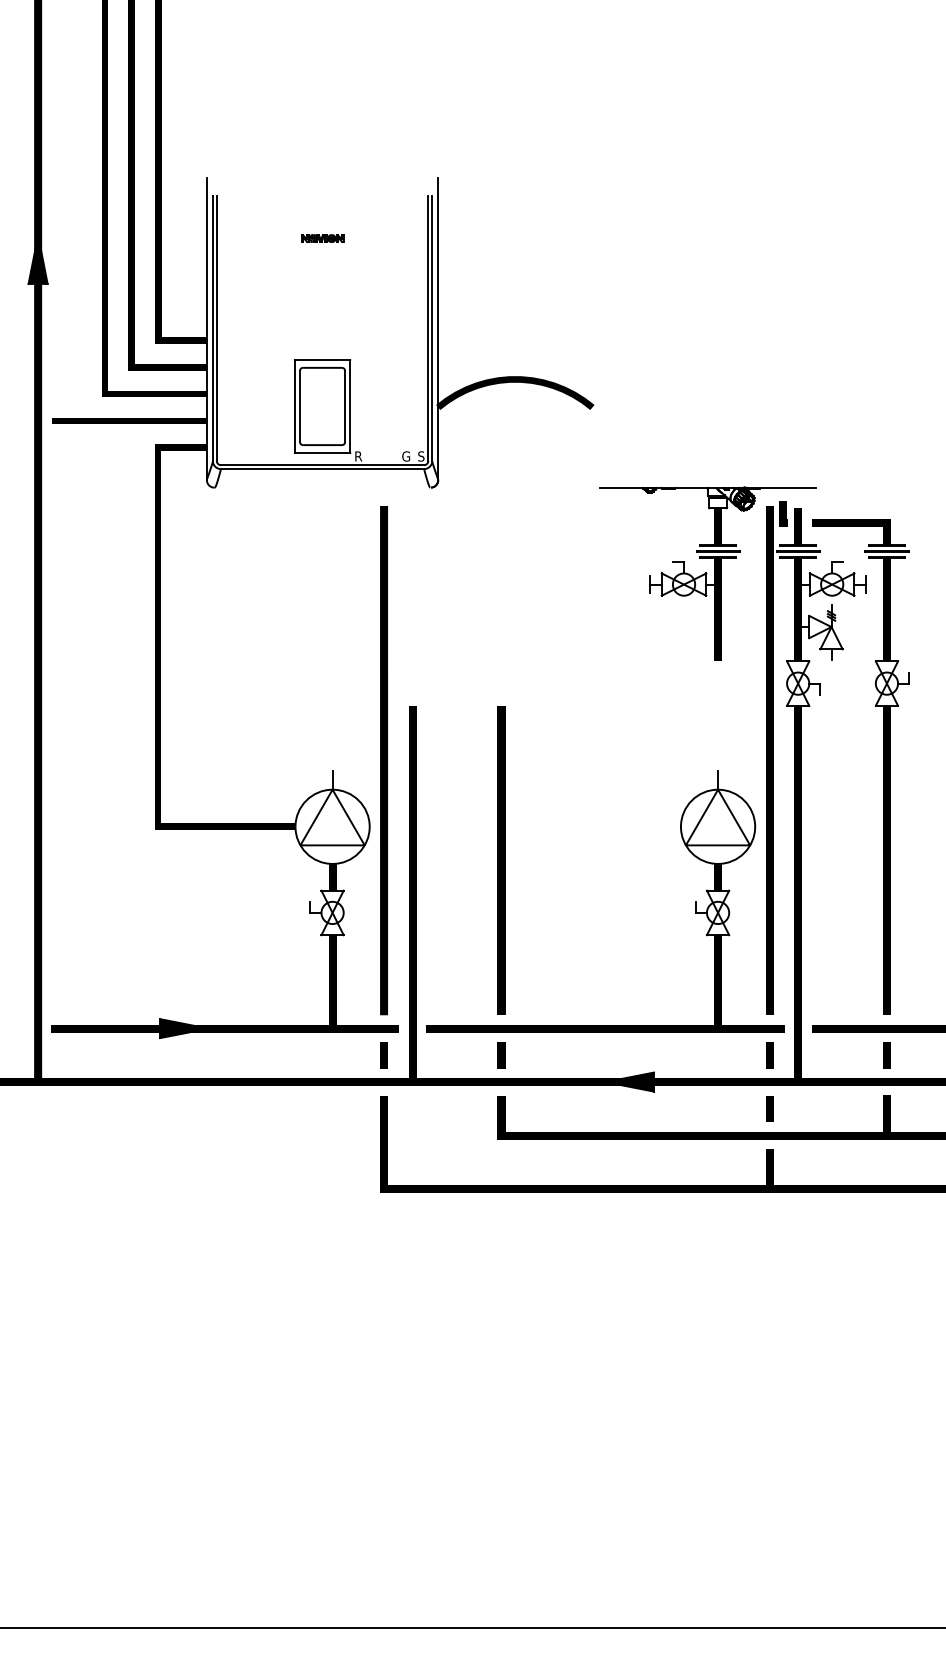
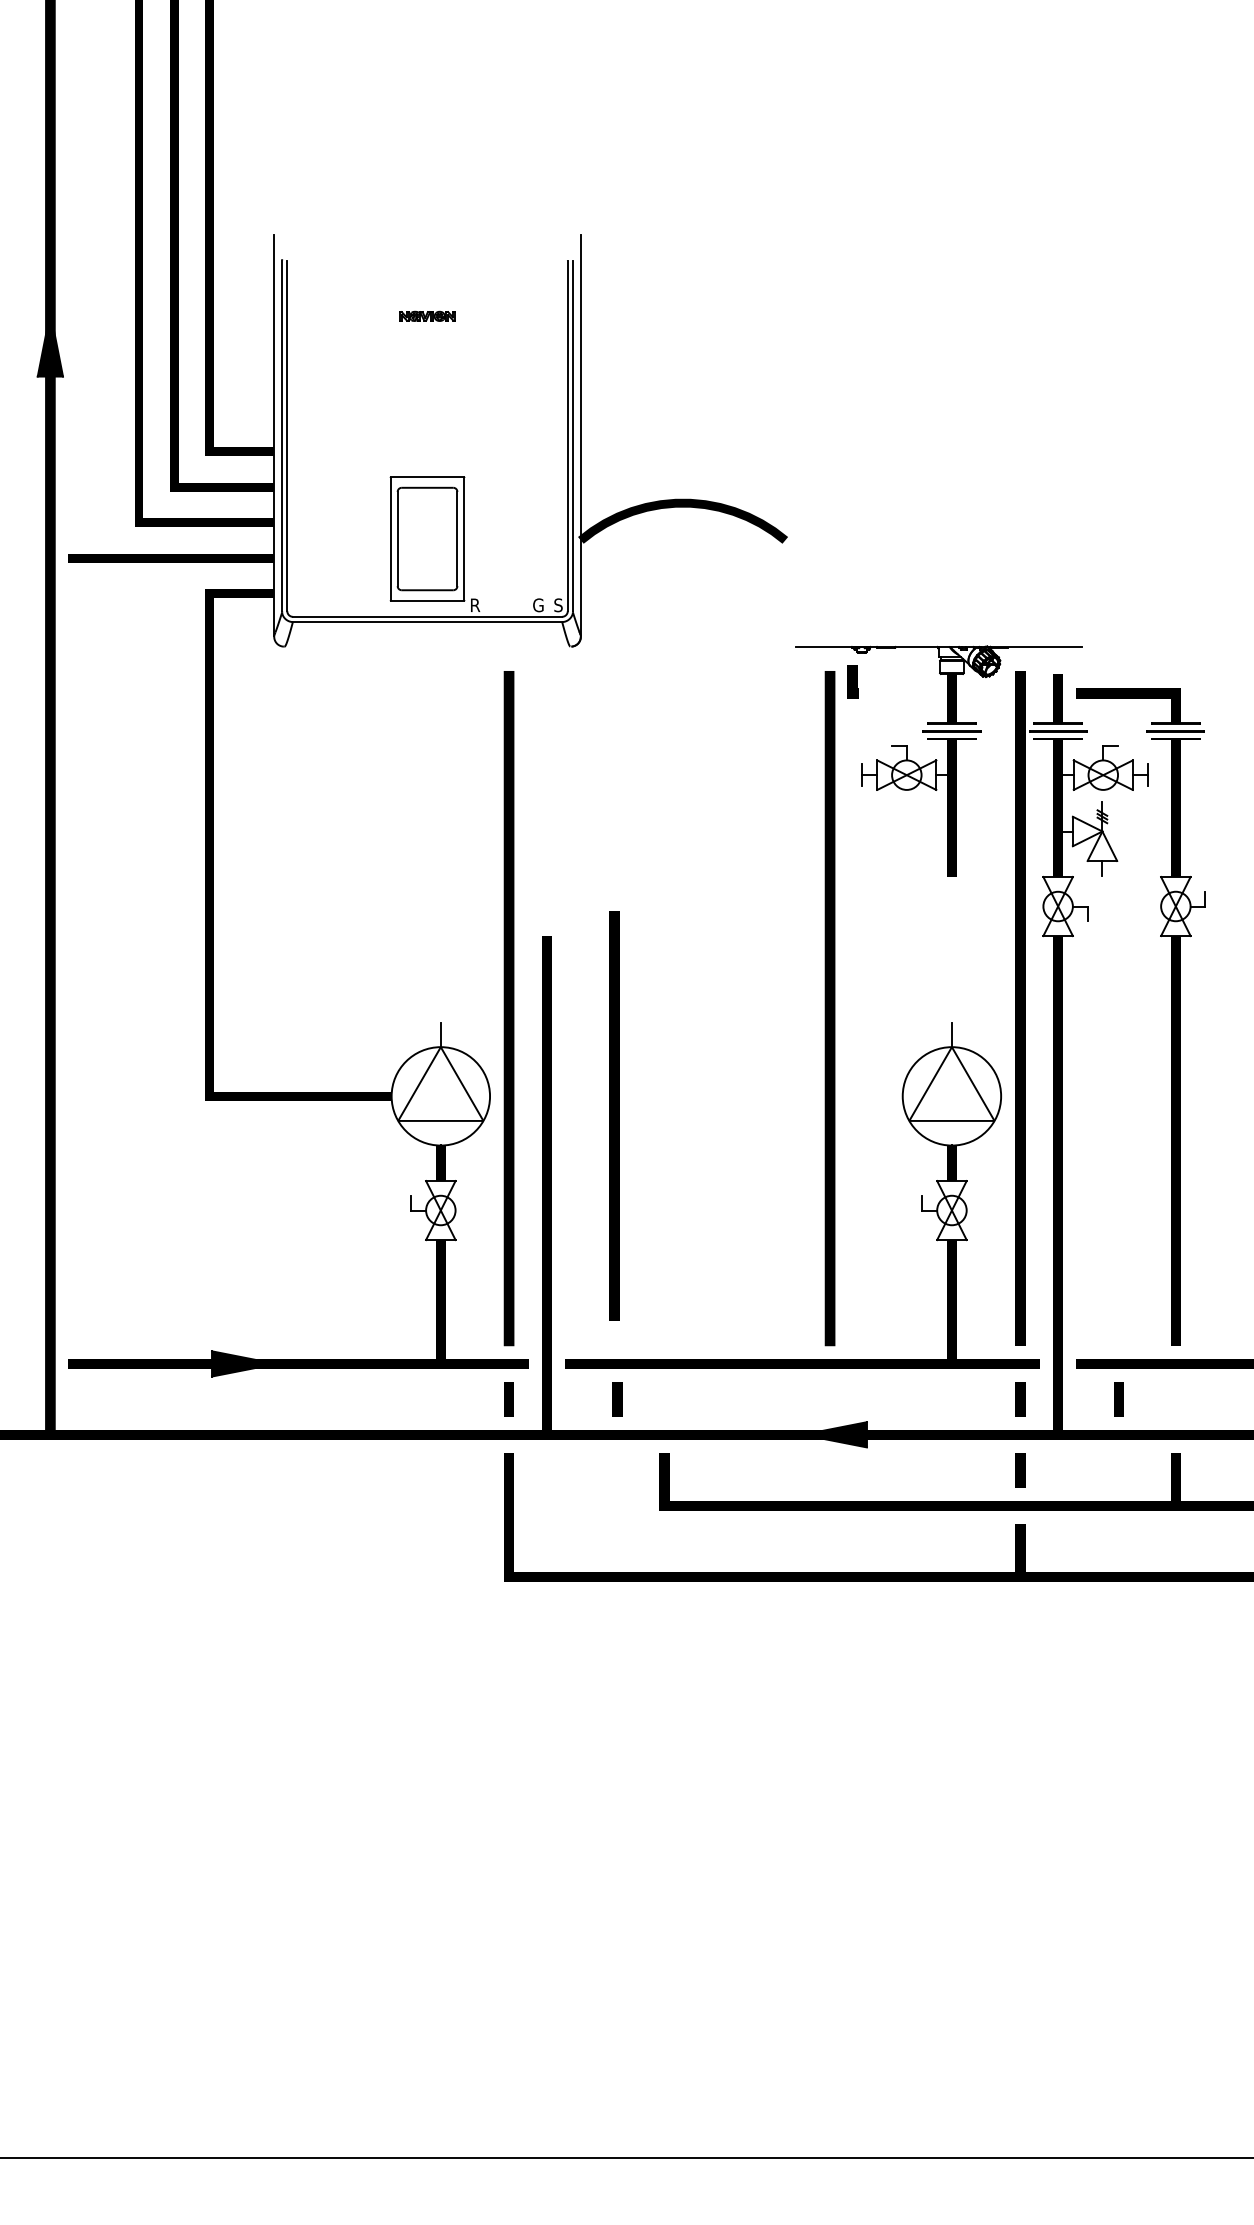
line: (783, 513) -> (852, 681), moved
line: (625, 760) -> (829, 1008), added
line: (501, 860) -> (614, 1115), moved
line: (501, 1055) -> (617, 1399), moved
line: (886, 1055) -> (1118, 1399), moved

